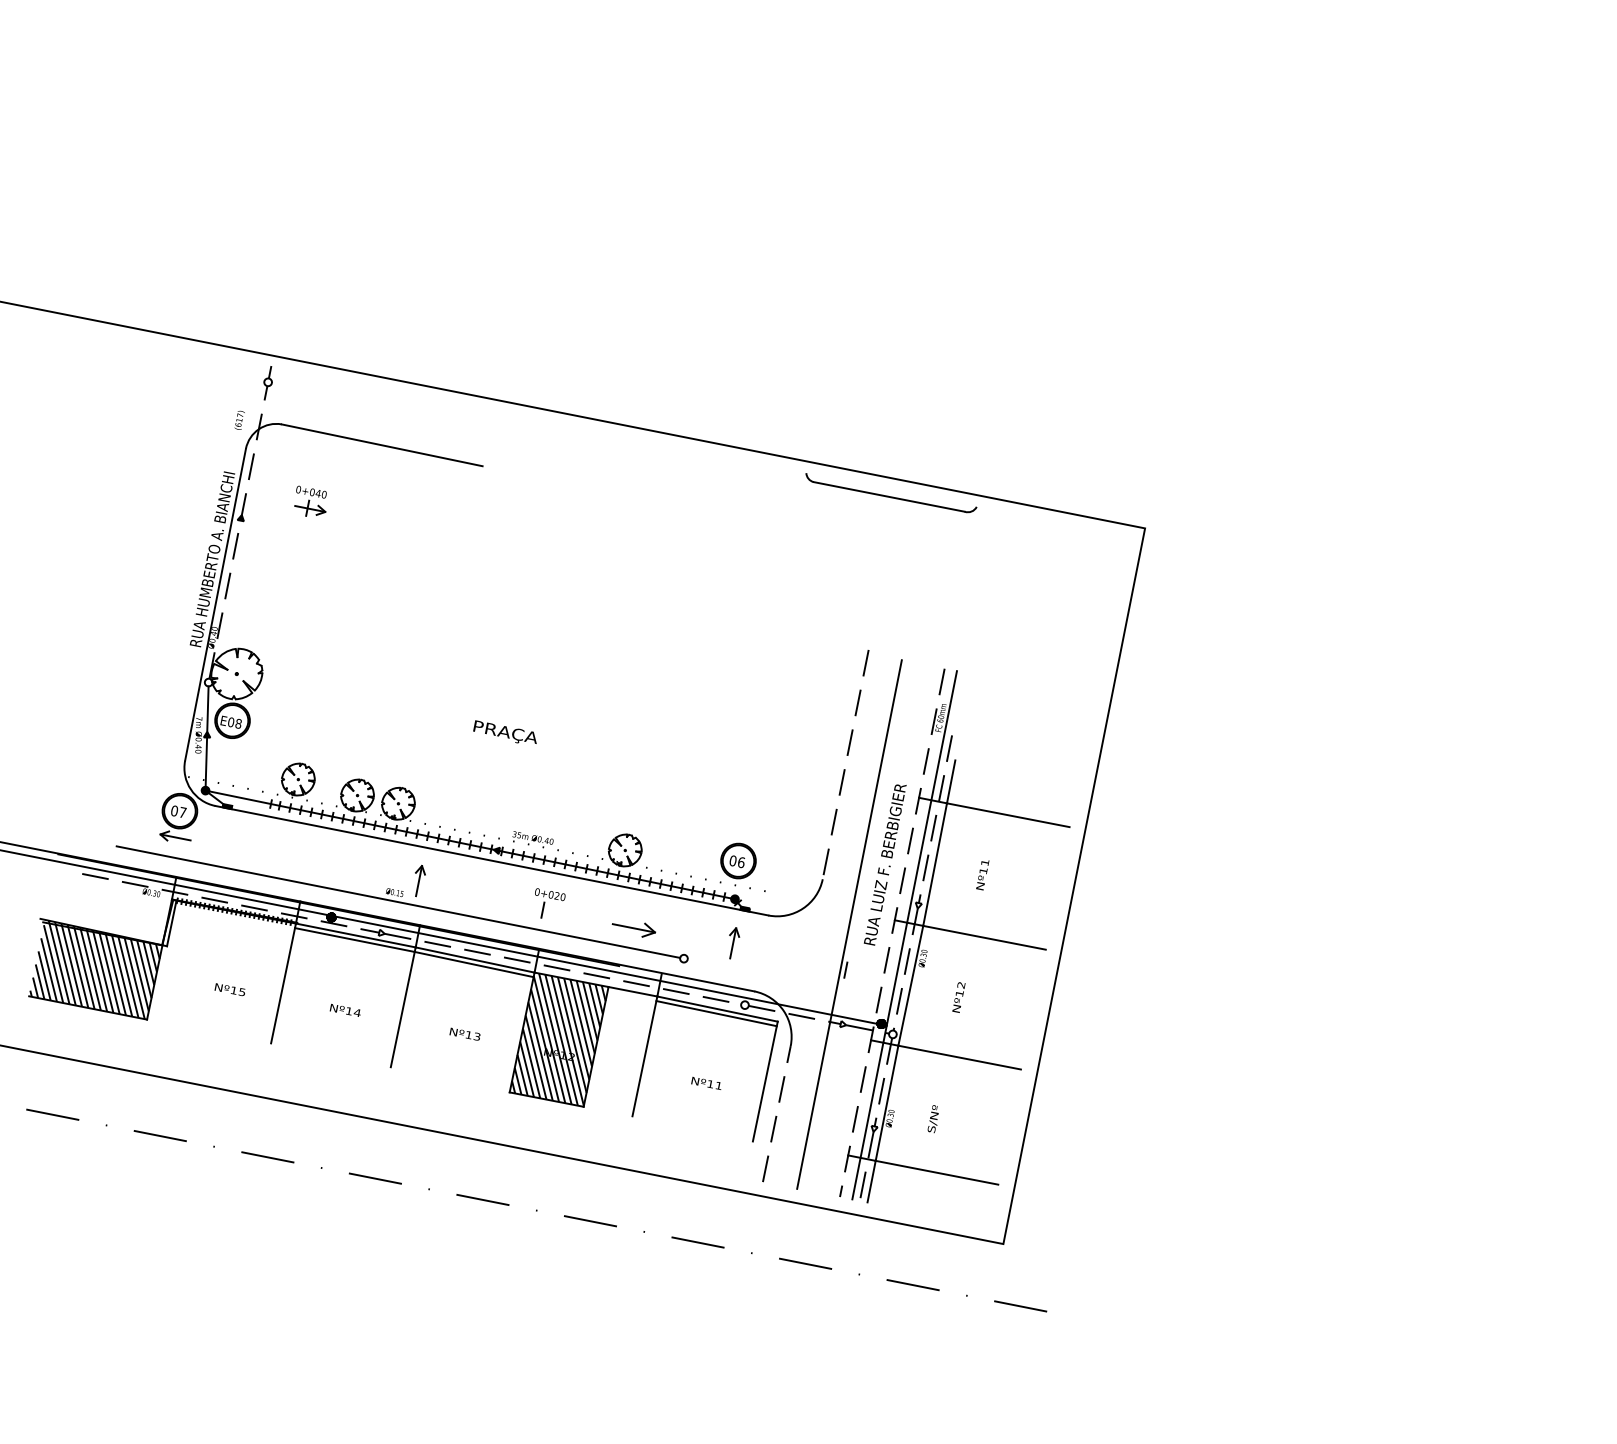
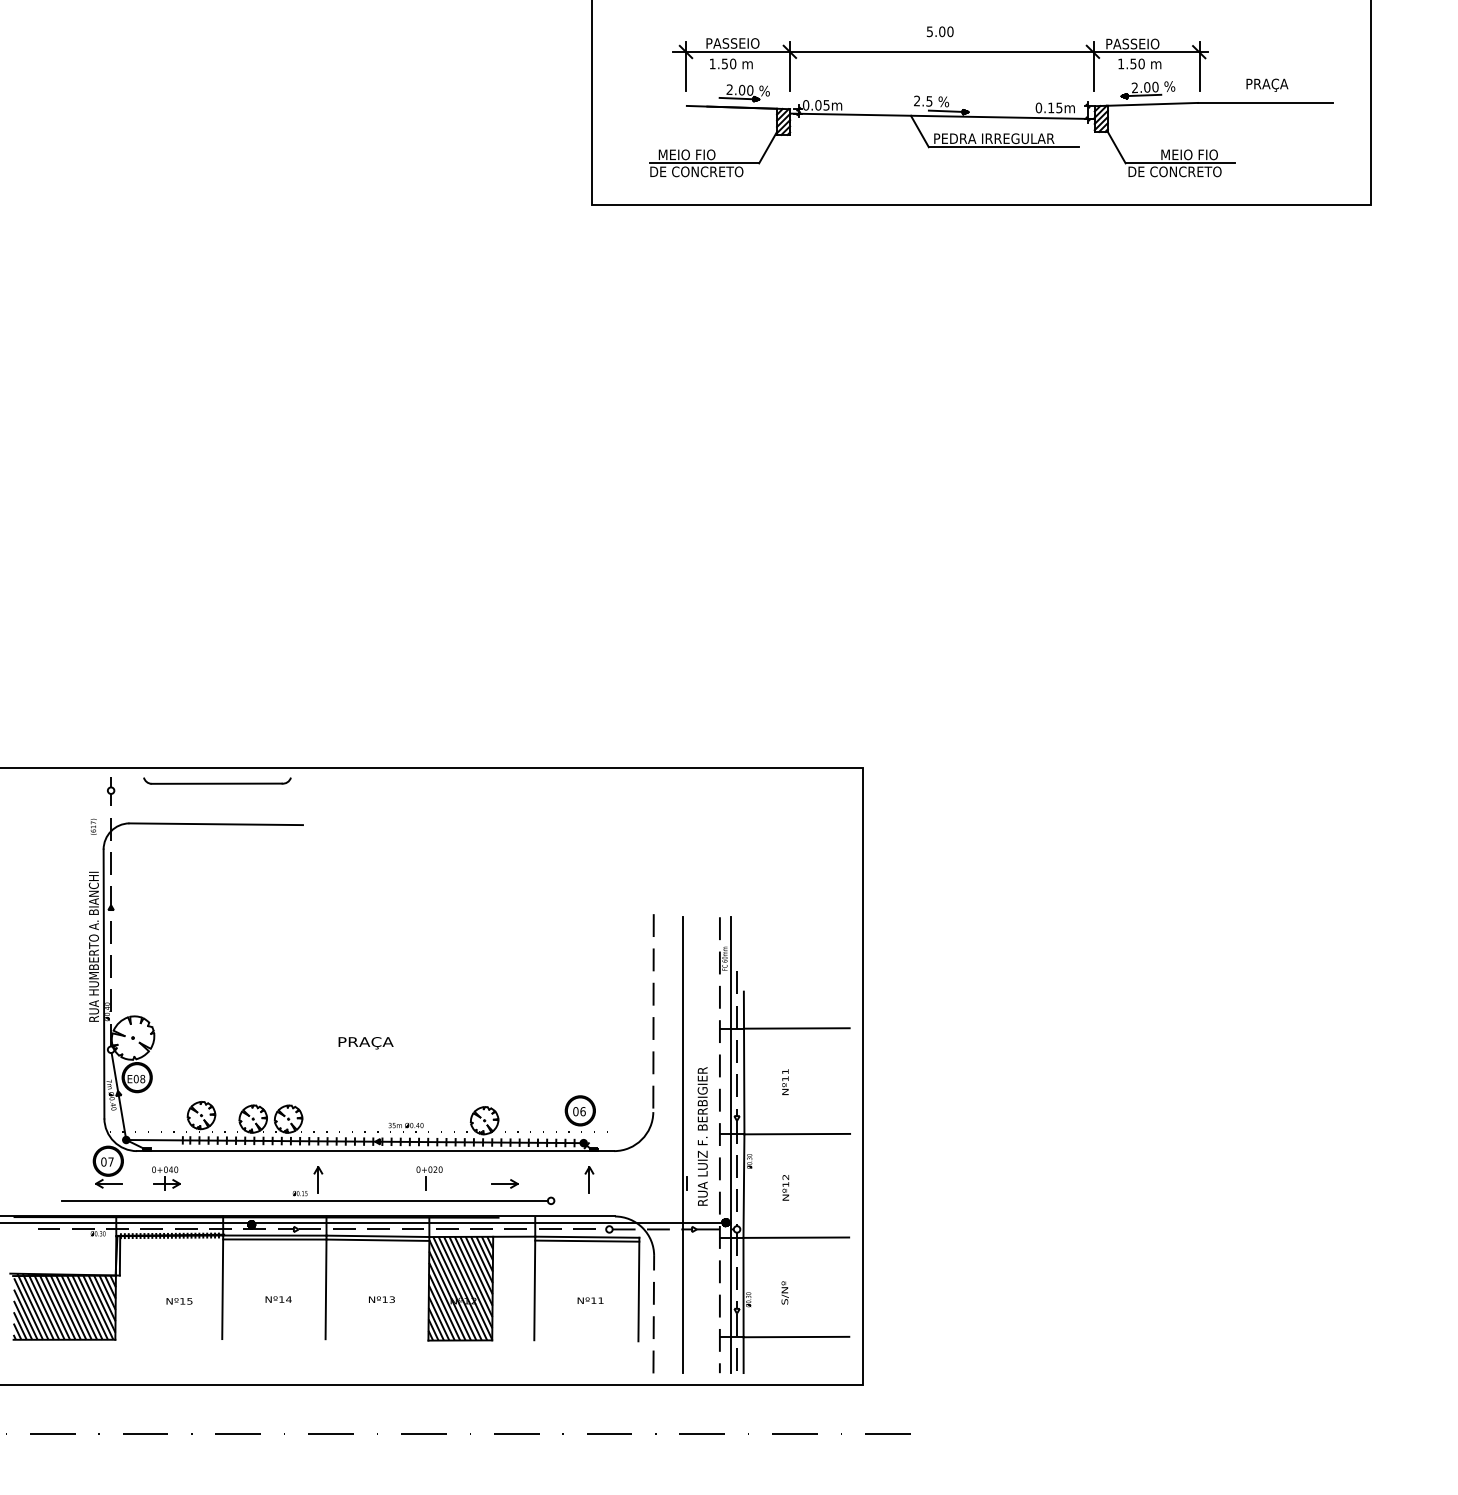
part: (890, 493) -> (217, 780), moved
part: (311, 502) -> (166, 1178), moved
text: (884, 864) -> (702, 1136), moved
part: (633, 927) -> (504, 1183), size x0.71

